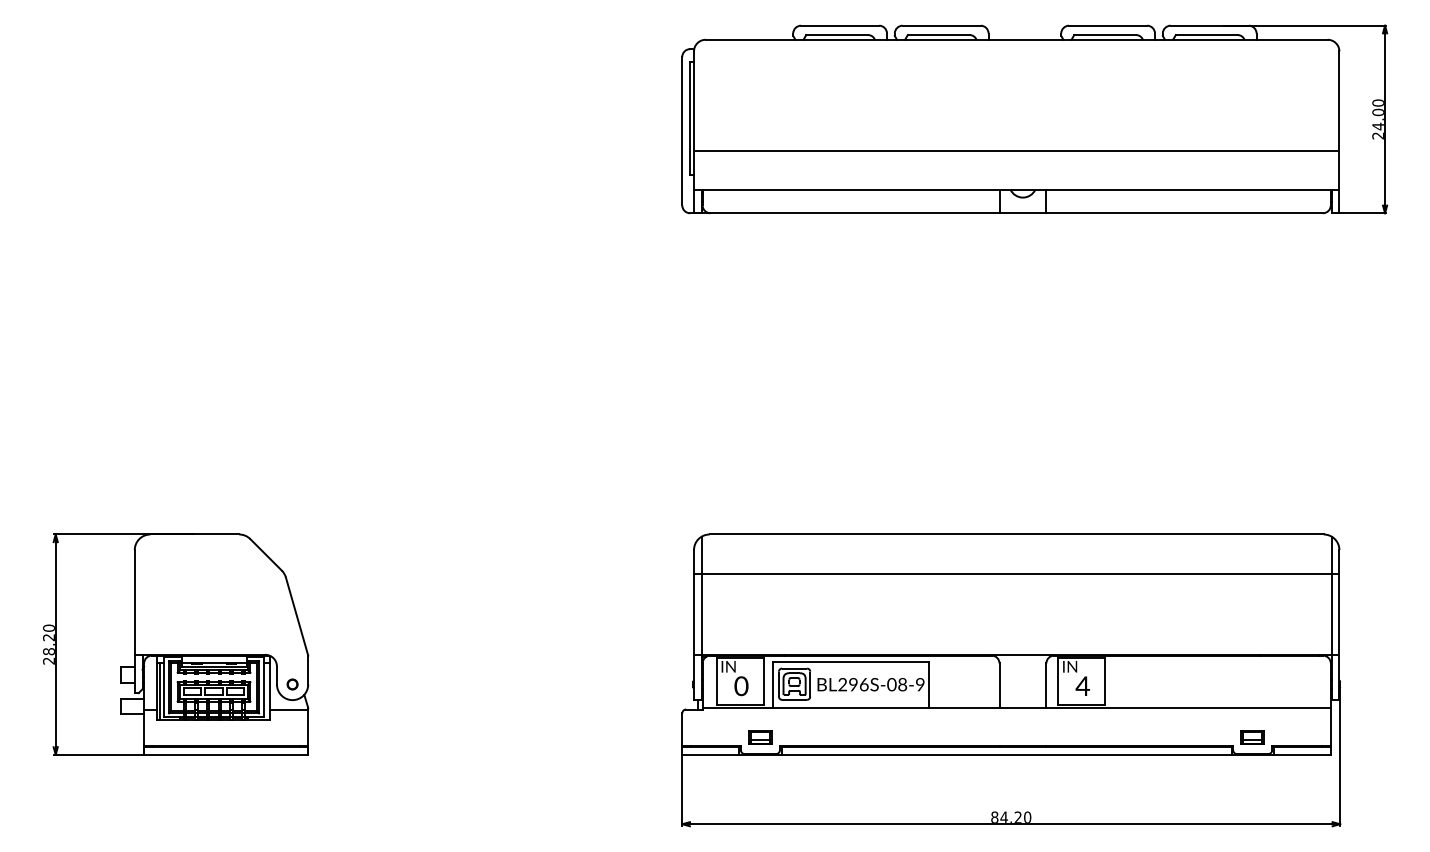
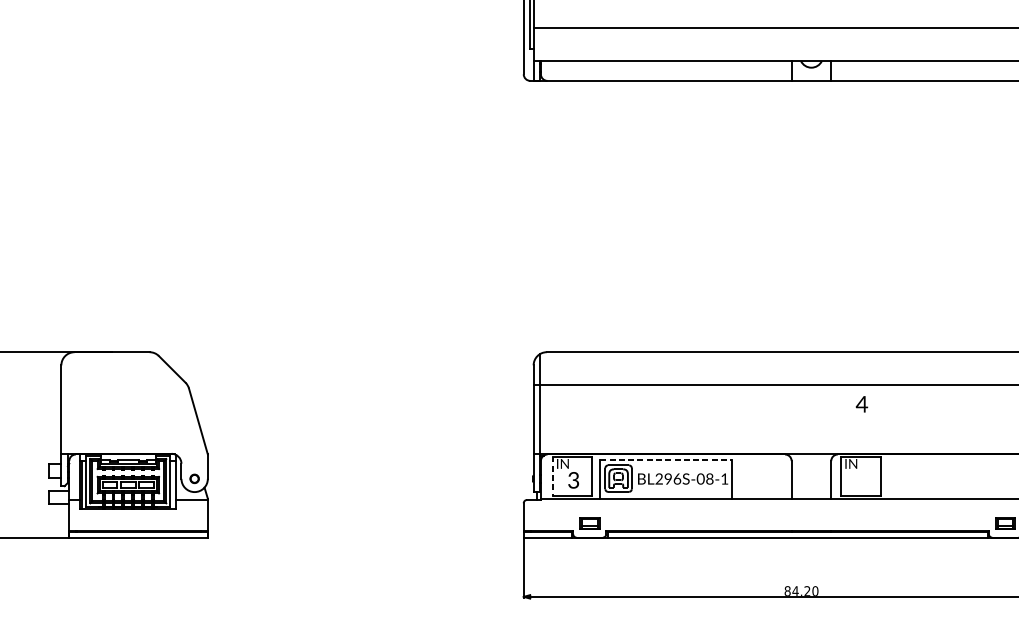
line: (851, 661) -> (666, 459), solid -> dashed
line: (716, 682) -> (552, 477), solid -> dashed
text: (920, 684) -> (724, 478), BL296S-08-9 -> BL296S-08-1
text: (741, 685) -> (573, 479), 0 -> 3
text: (1082, 685) -> (861, 403), moved

